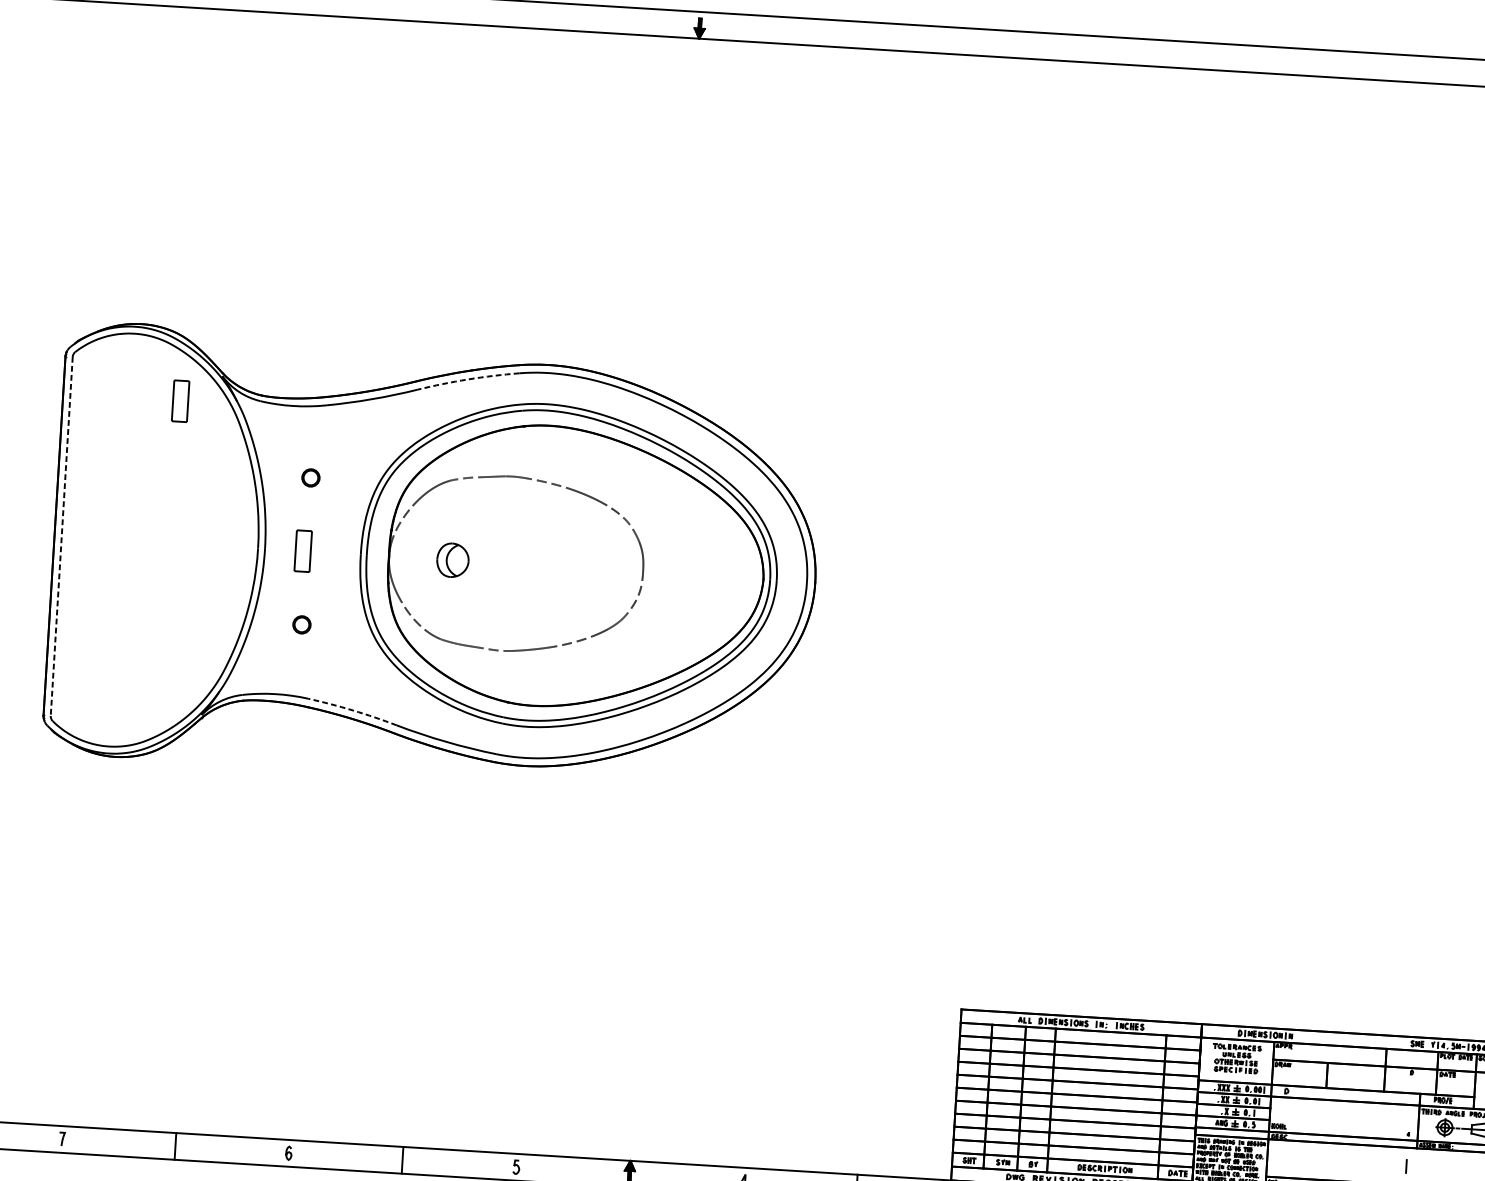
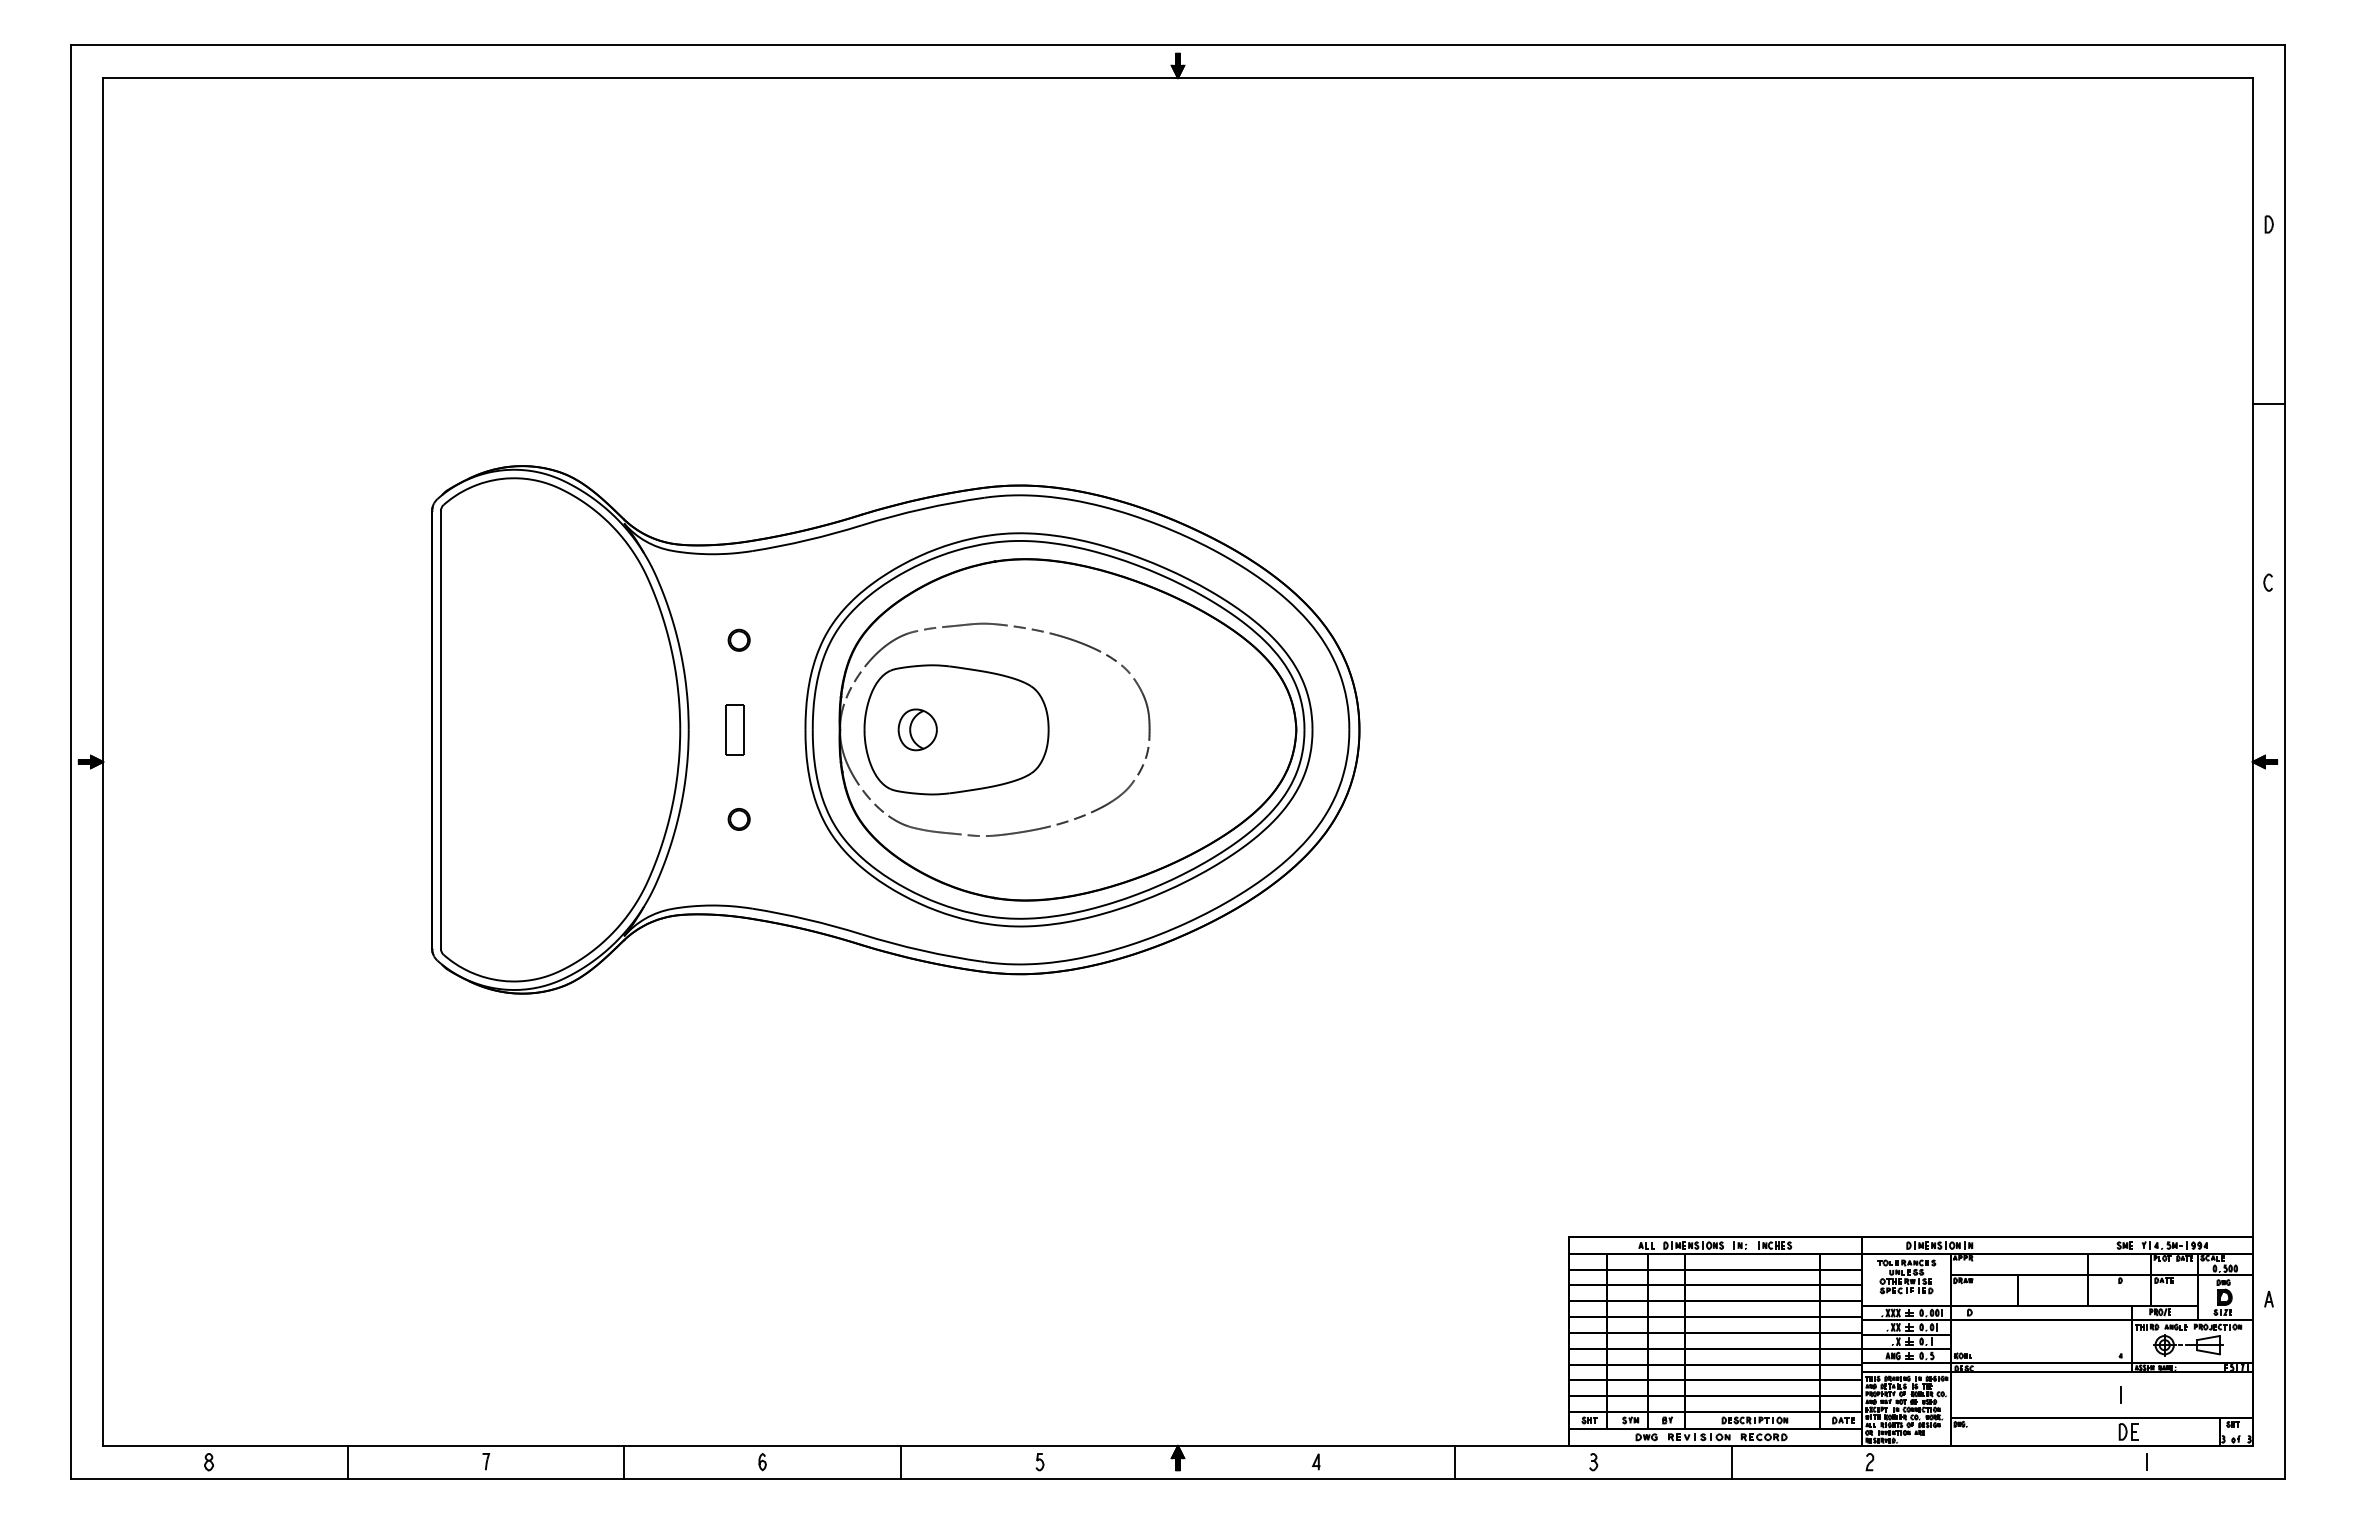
arc: (467, 379) -> (922, 509), dashed -> solid
part: (180, 400) -> (574, 556), removed
line: (61, 536) -> (440, 729), dashed -> solid
part: (484, 562) -> (956, 729), added
arc: (352, 710) -> (807, 919), dashed -> solid

